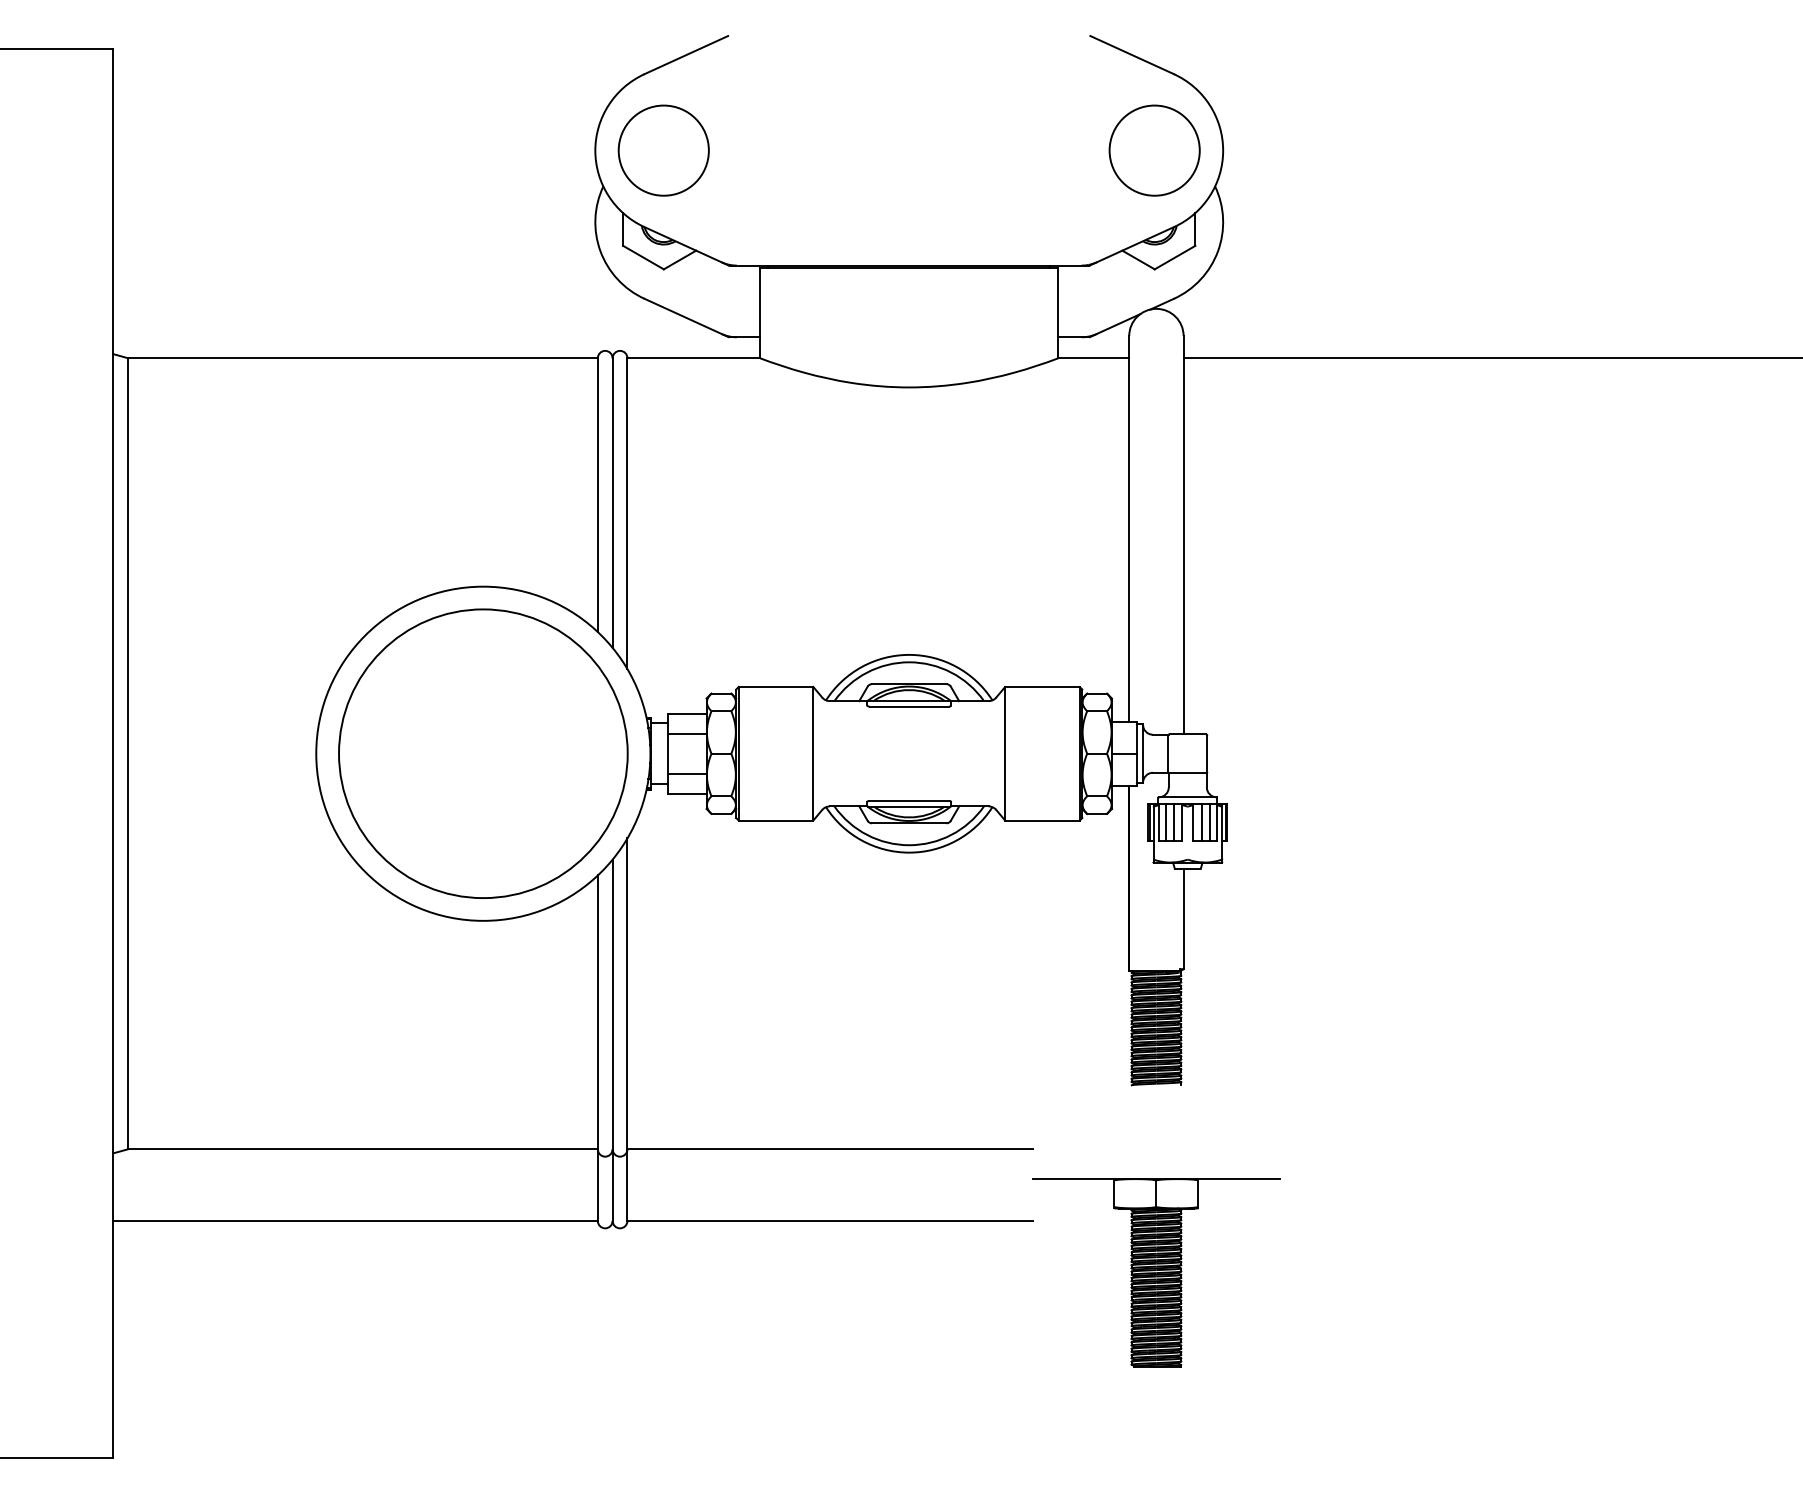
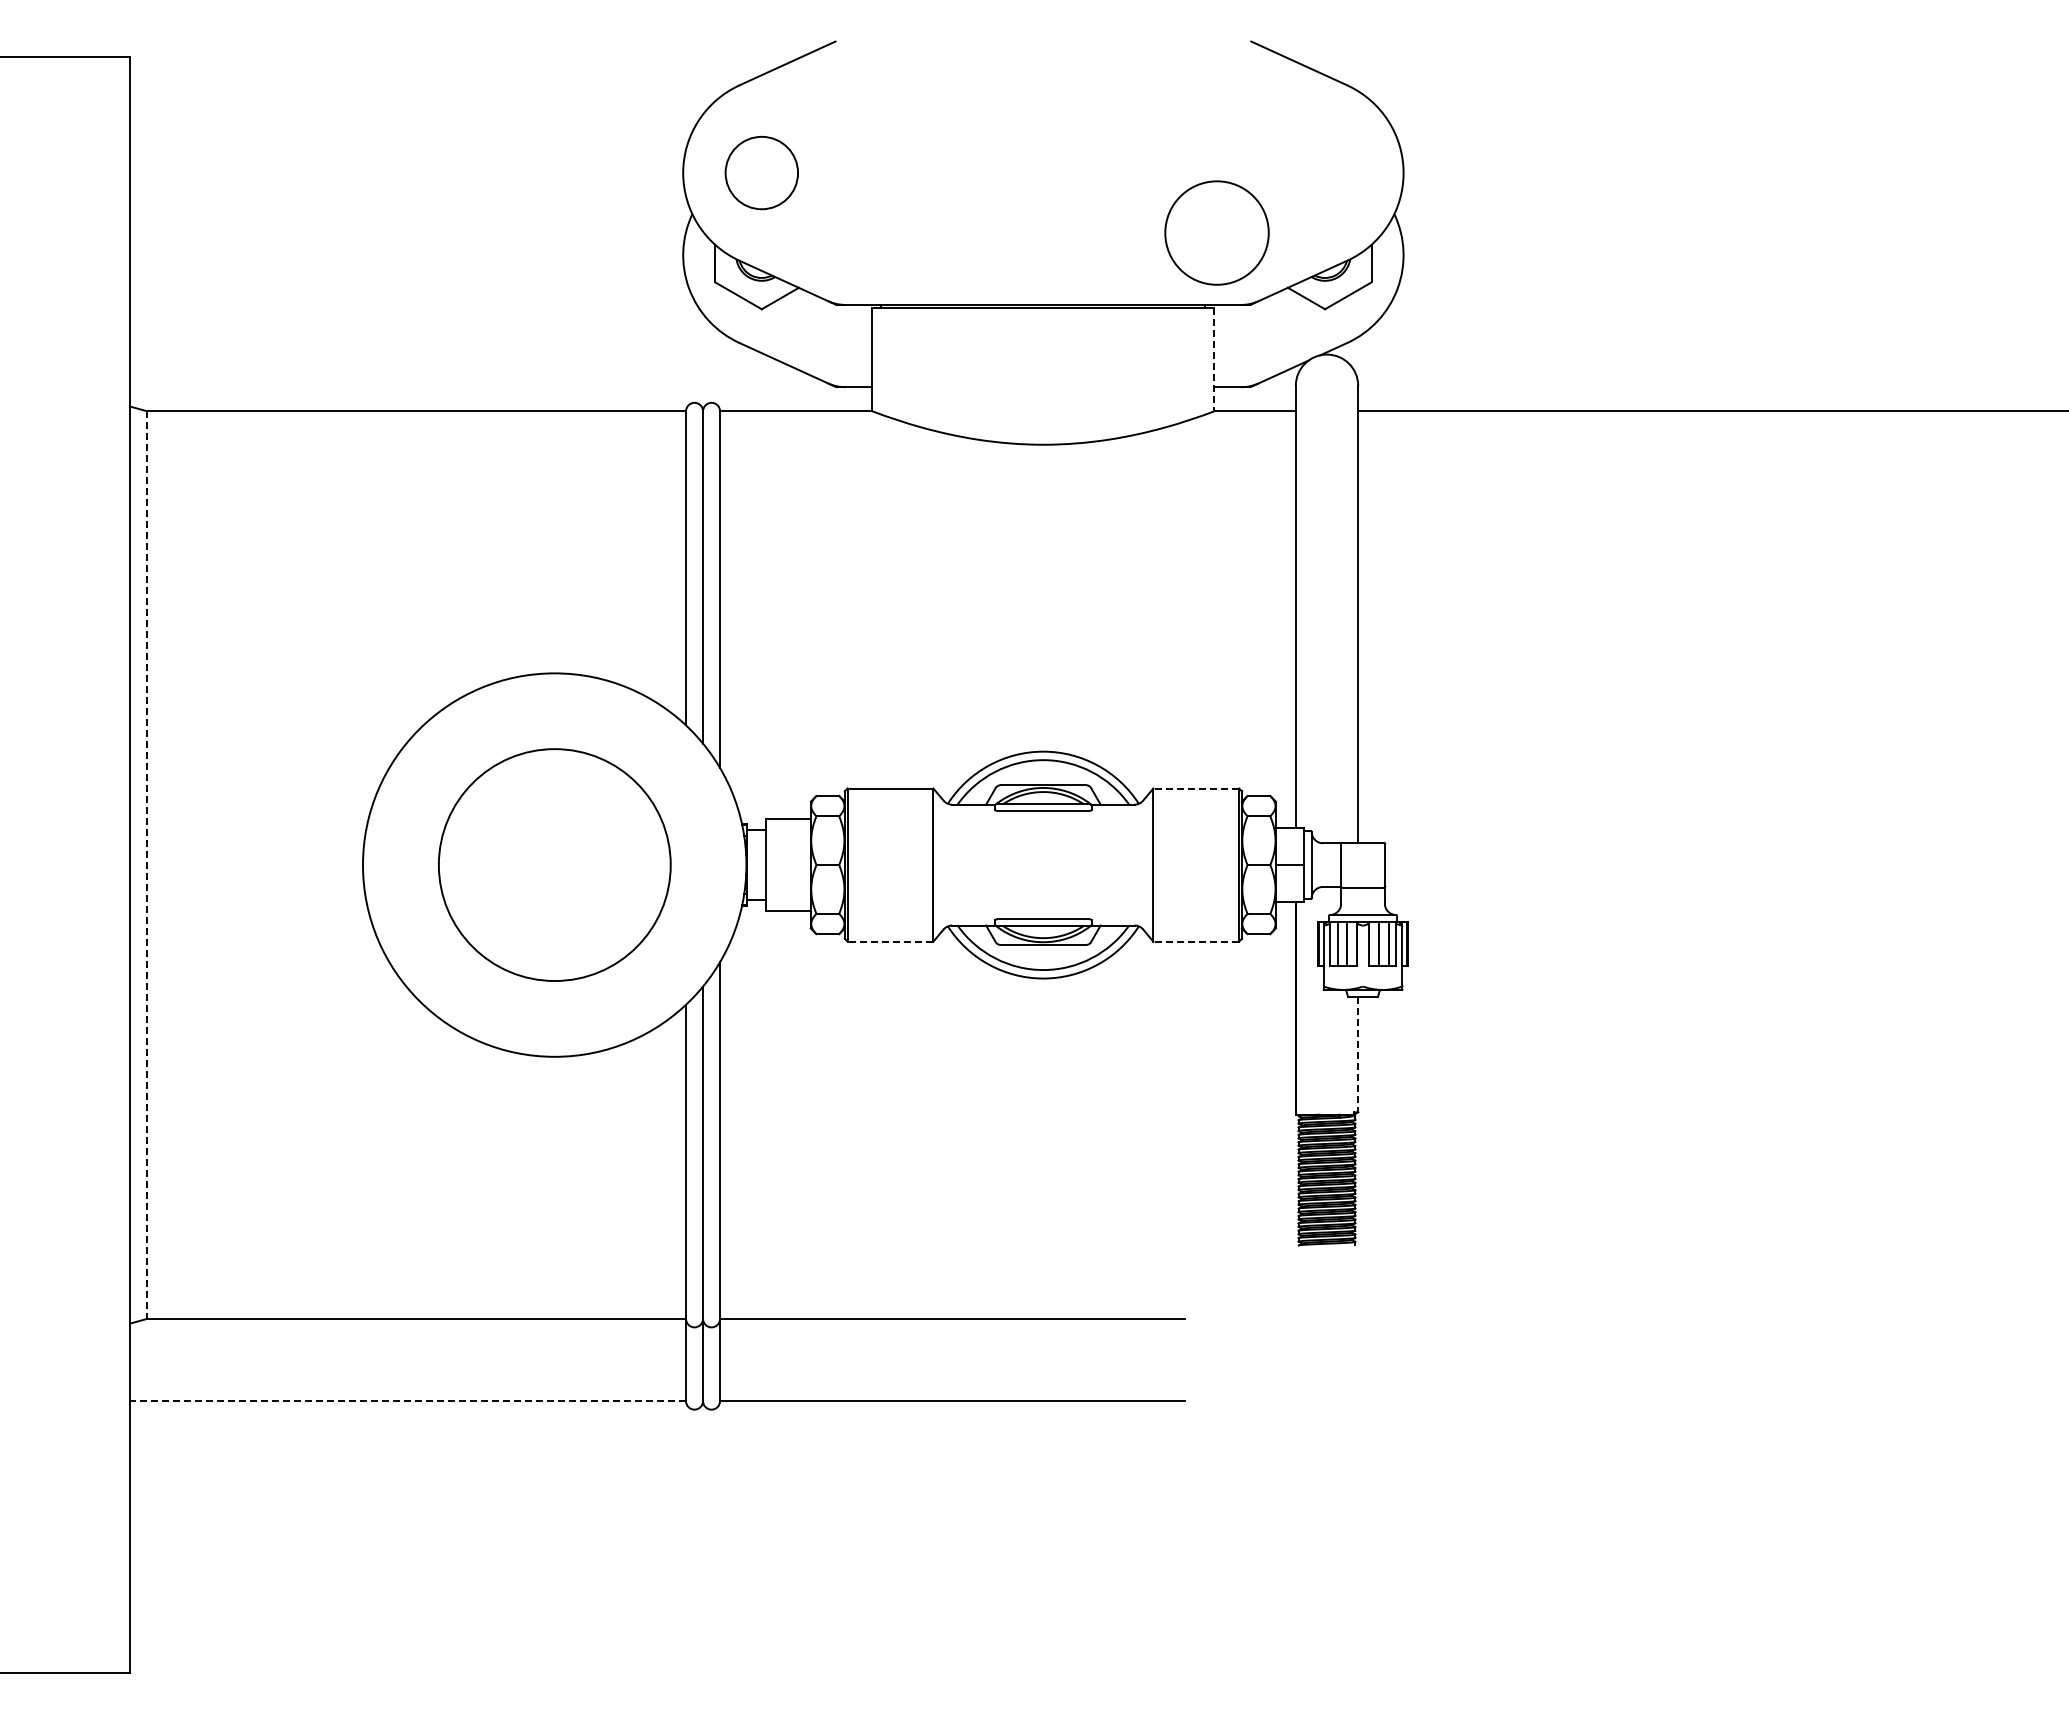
circle: (663, 150) -> (761, 172), size x0.7
circle: (1154, 150) -> (1216, 232), moved
line: (1058, 313) -> (1214, 359), solid -> dashed
line: (1042, 687) -> (1196, 788), solid -> dashed
line: (687, 734) -> (788, 842), removed
circle: (483, 753) -> (554, 864), size x0.7
line: (128, 754) -> (147, 865), solid -> dashed
line: (687, 774) -> (788, 888), removed
line: (776, 820) -> (890, 941), solid -> dashed
line: (1042, 820) -> (1196, 941), solid -> dashed
line: (1183, 919) -> (1358, 1055), solid -> dashed
line: (355, 1221) -> (408, 1401), solid -> dashed
part: (1155, 1272) -> (1326, 1460), removed

